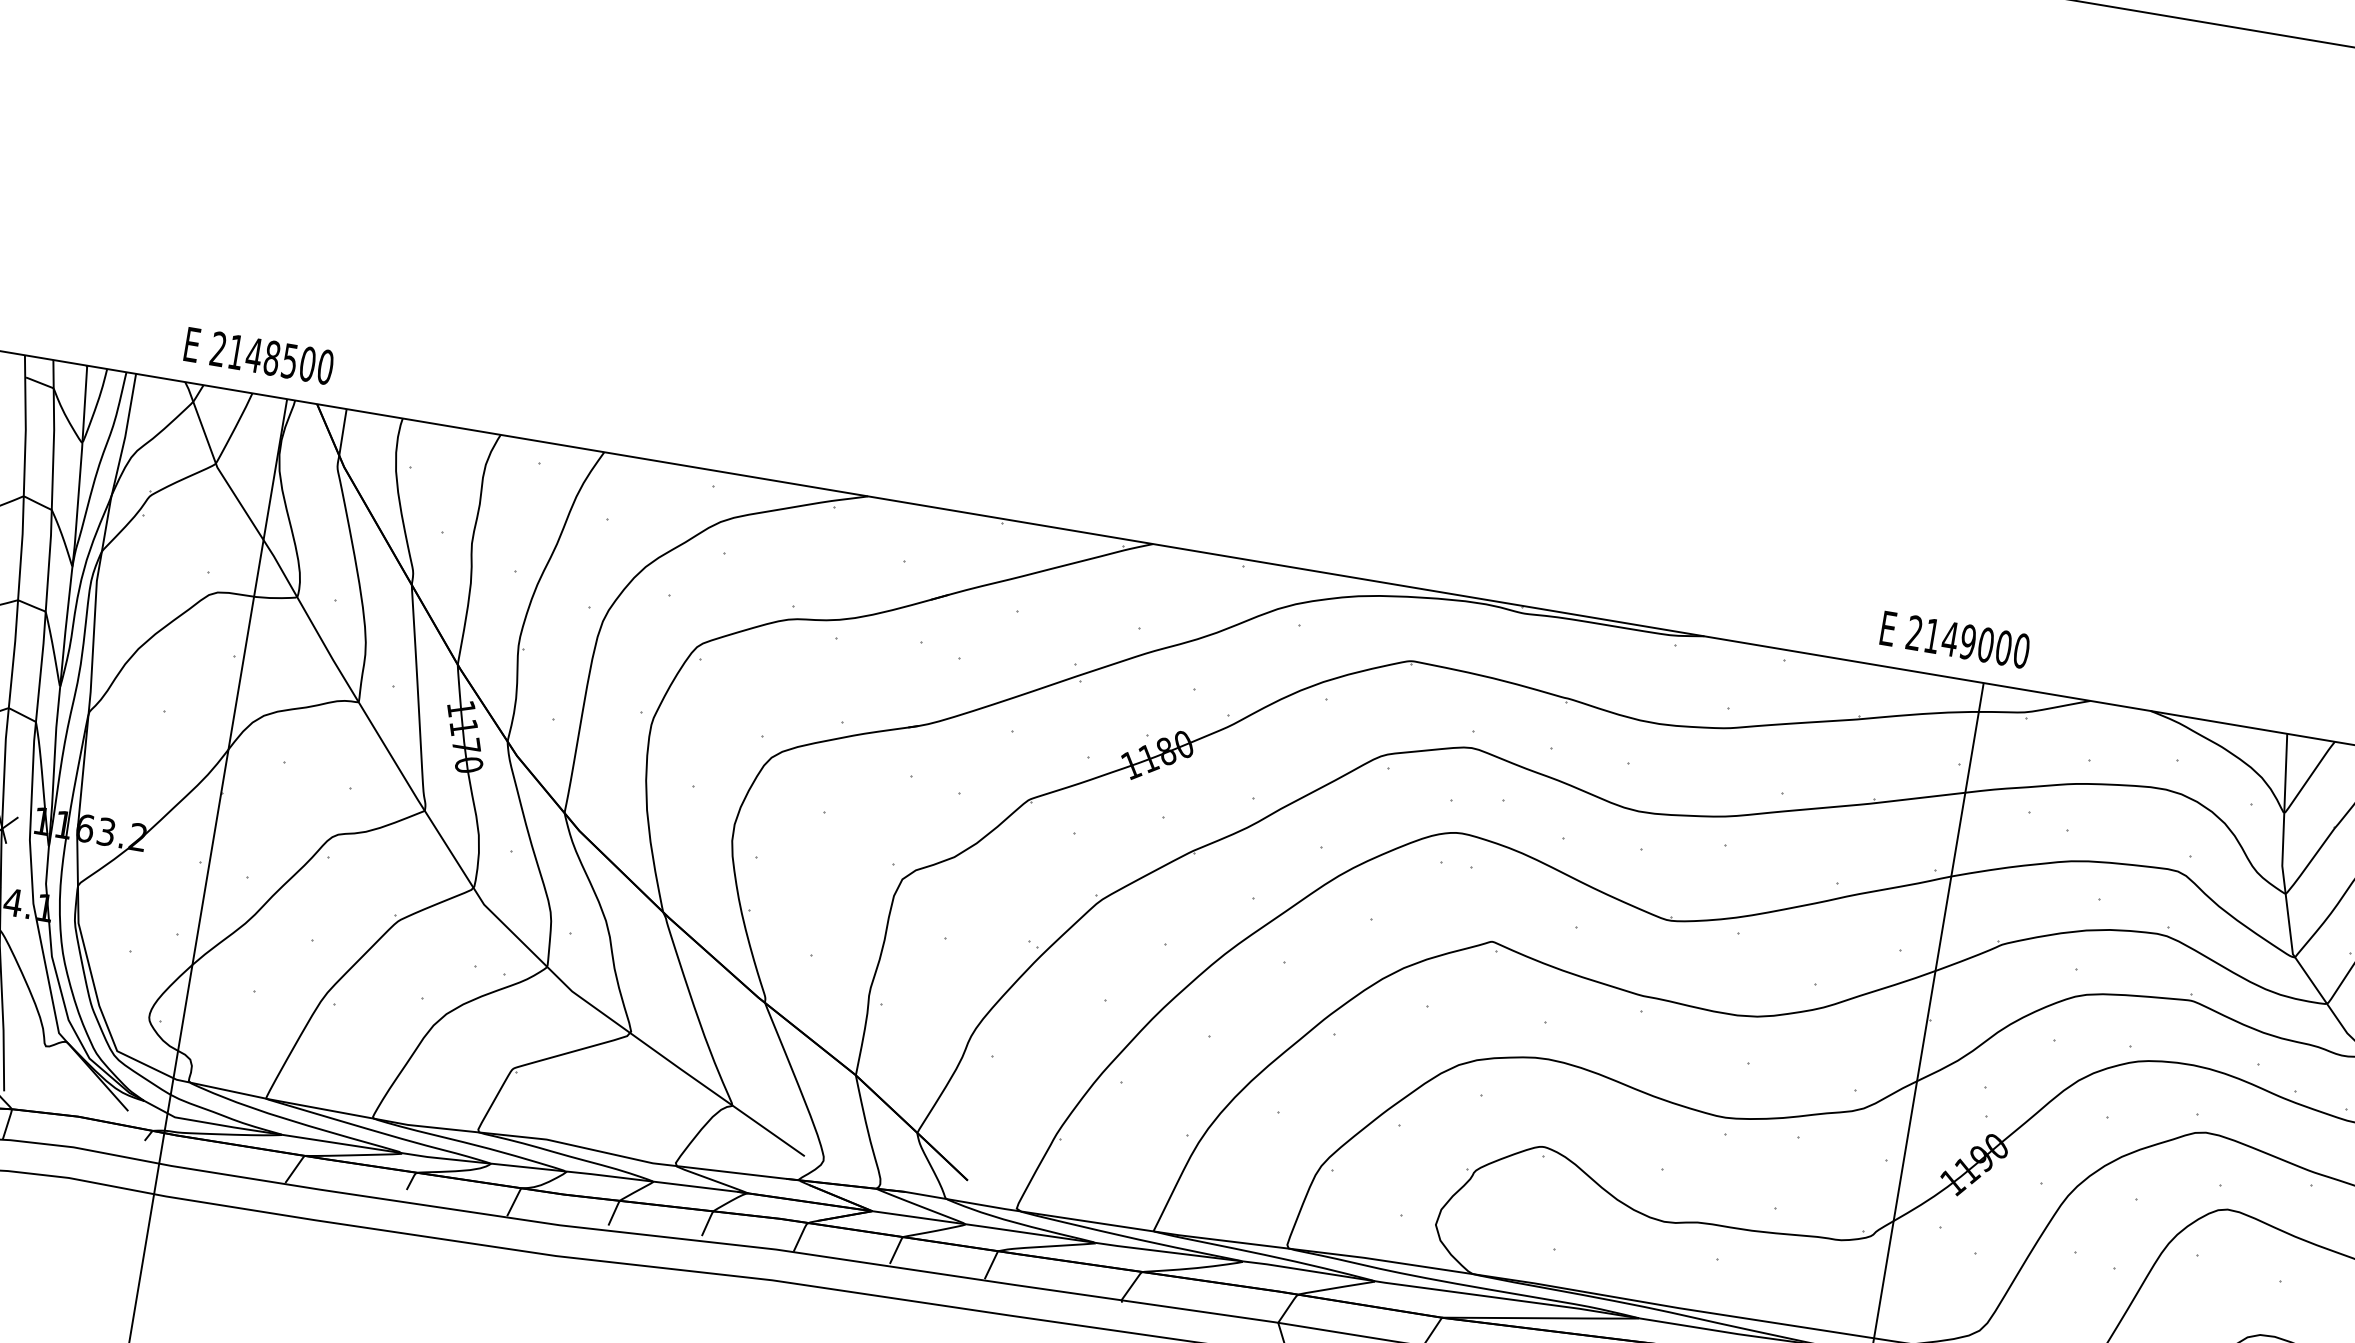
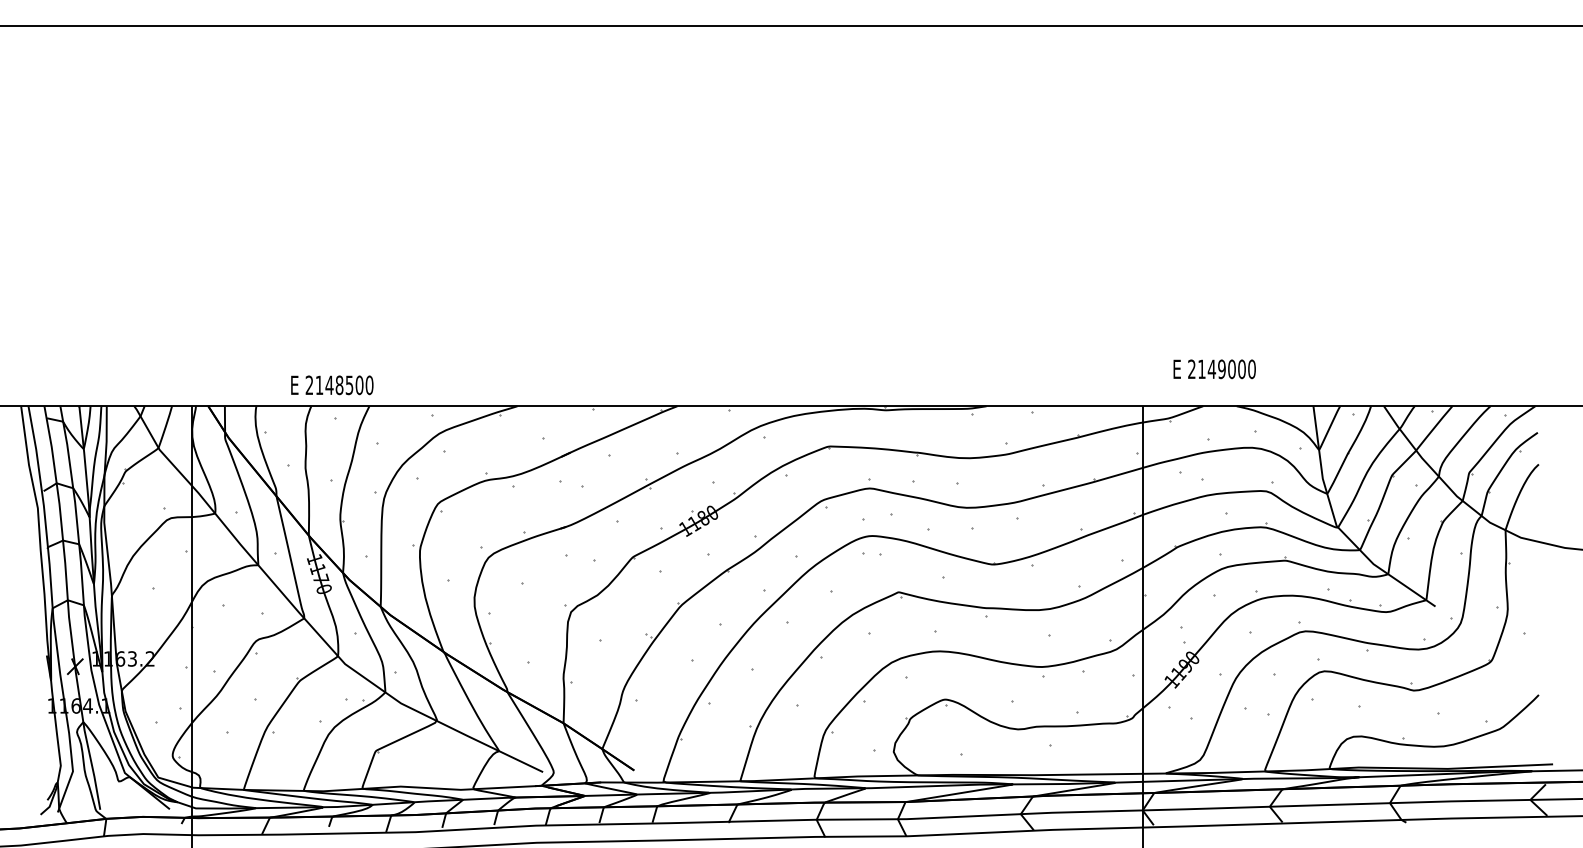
text: (259, 356) -> (332, 385), moved
text: (1954, 640) -> (1214, 369), moved

